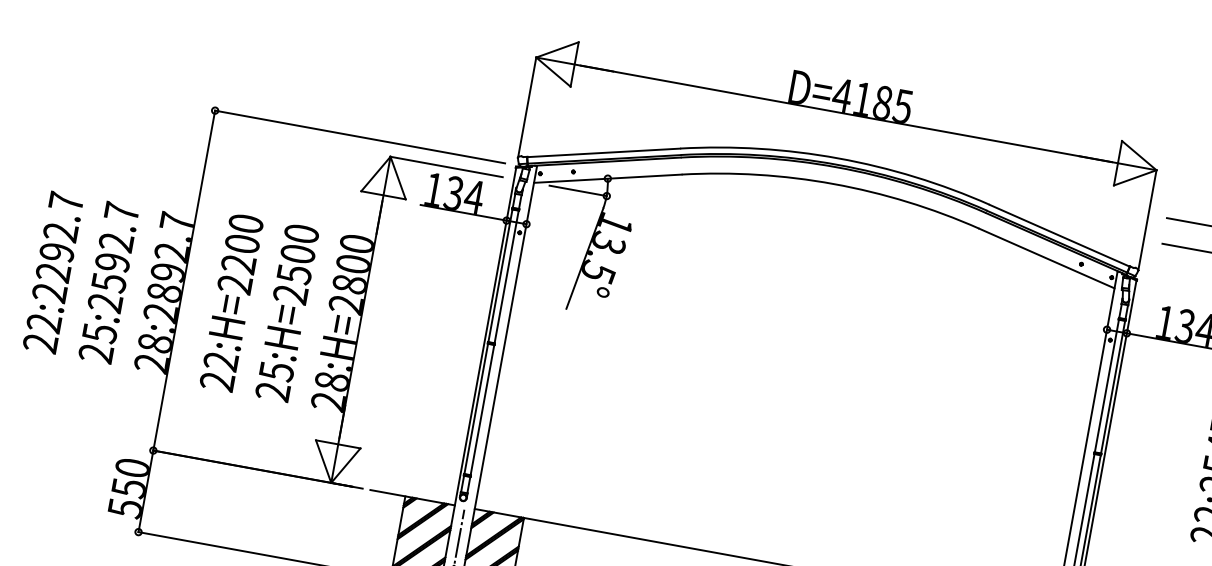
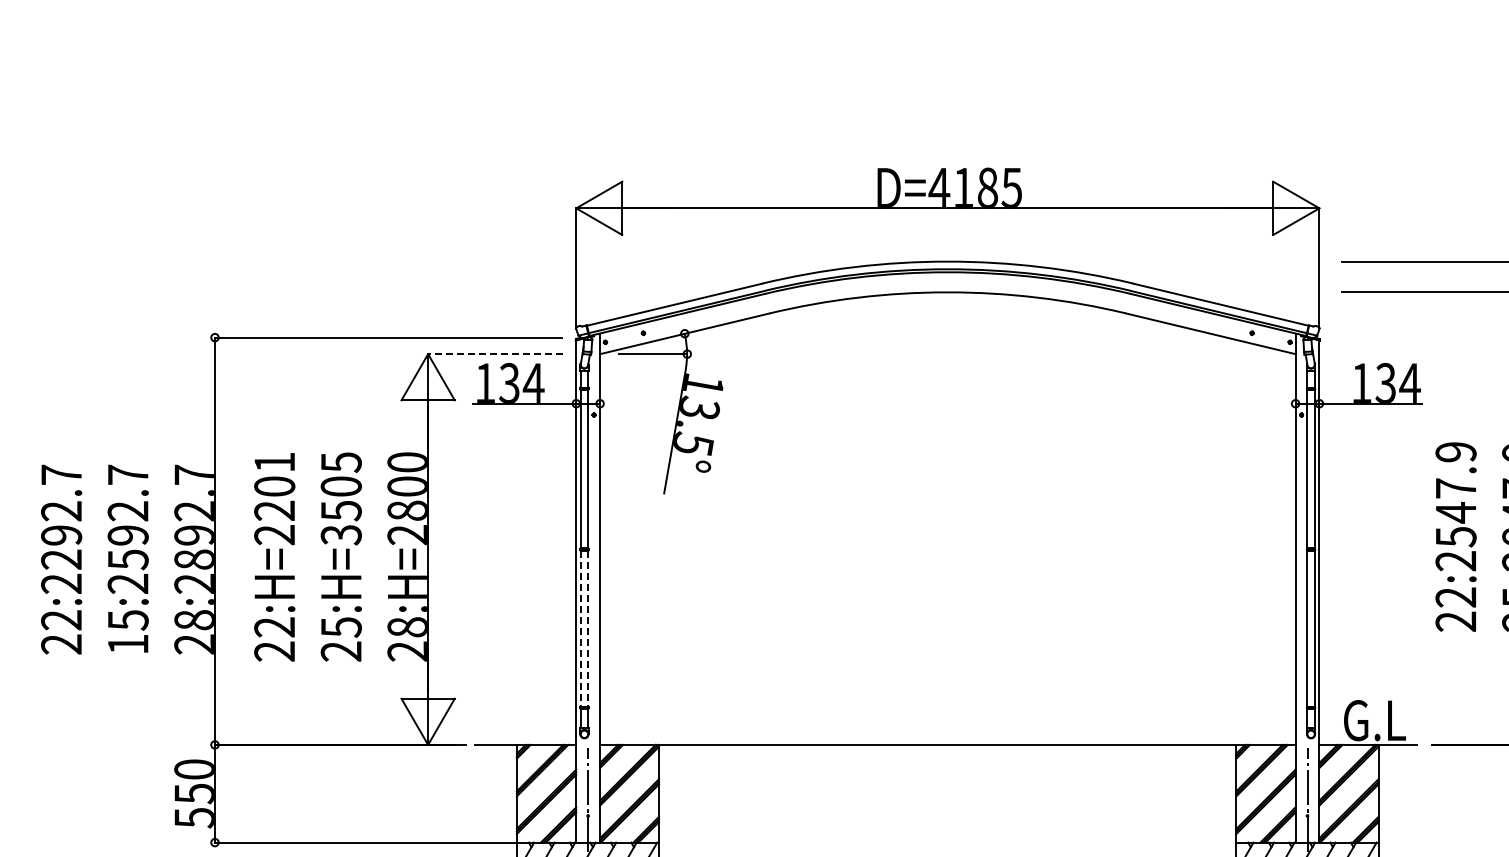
line: (445, 167) -> (494, 354), solid -> dashed
text: (245, 223) -> (274, 462), 22:H=2200 -> 22:H=2201
text: (295, 263) -> (340, 498), 25:H=2500 -> 25:H=3505
text: (95, 353) -> (127, 644), 25:2592.7 -> 15:2592.7
line: (476, 408) -> (580, 628), solid -> dashed
line: (482, 410) -> (588, 628), solid -> dashed

